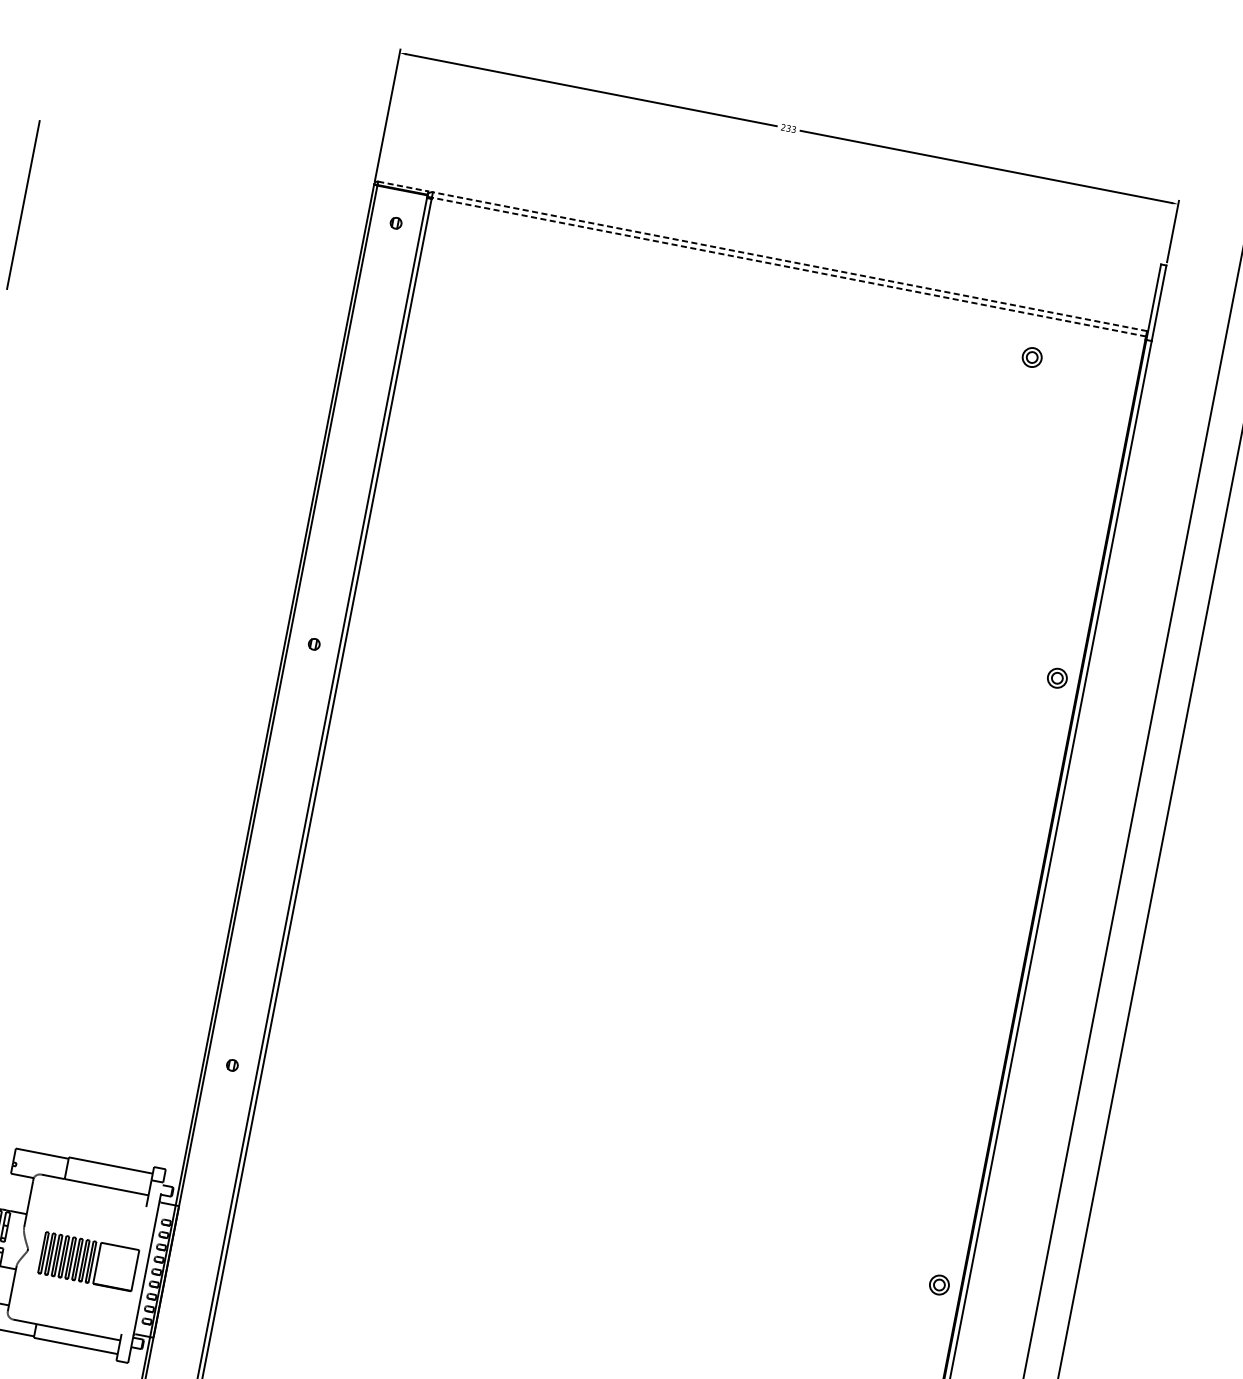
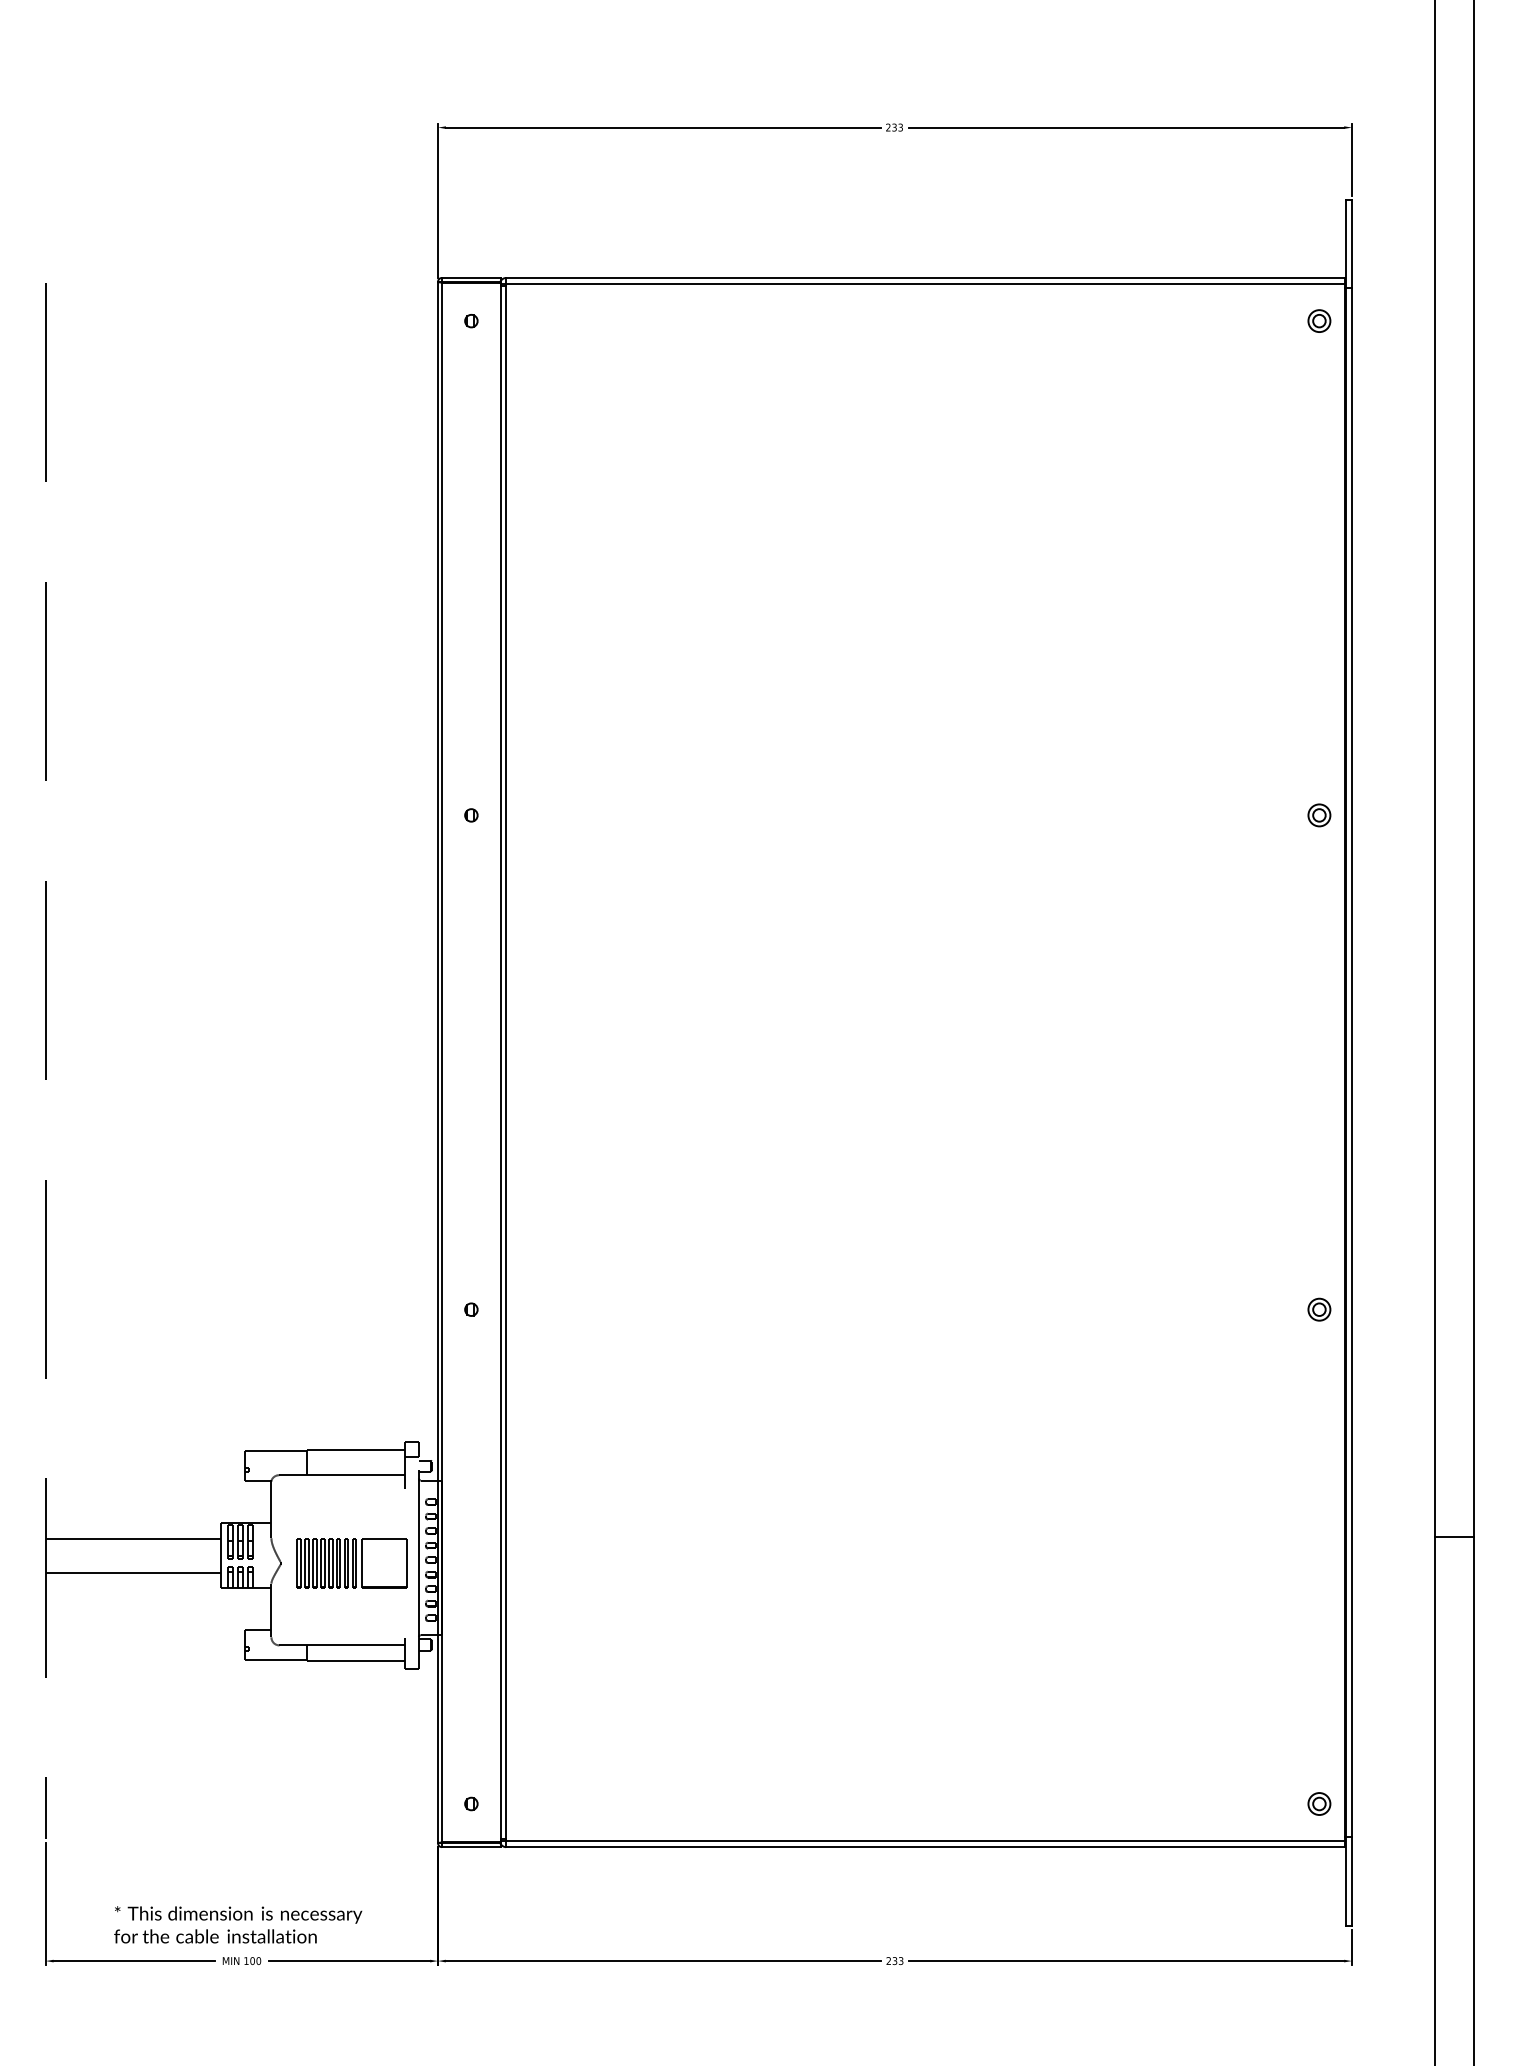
line: (403, 186) -> (471, 277), dashed -> solid
line: (789, 261) -> (924, 277), dashed -> solid
line: (788, 267) -> (924, 284), dashed -> solid
part: (1032, 357) -> (1319, 320), moved
part: (1057, 678) -> (1319, 815), moved
part: (939, 1284) -> (1319, 1309), moved

